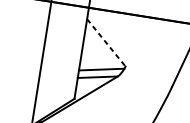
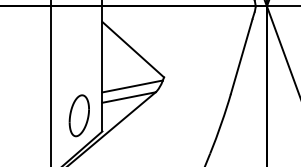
line: (106, 43) -> (133, 50), dashed -> solid
part: (58, 84) -> (78, 115), added

